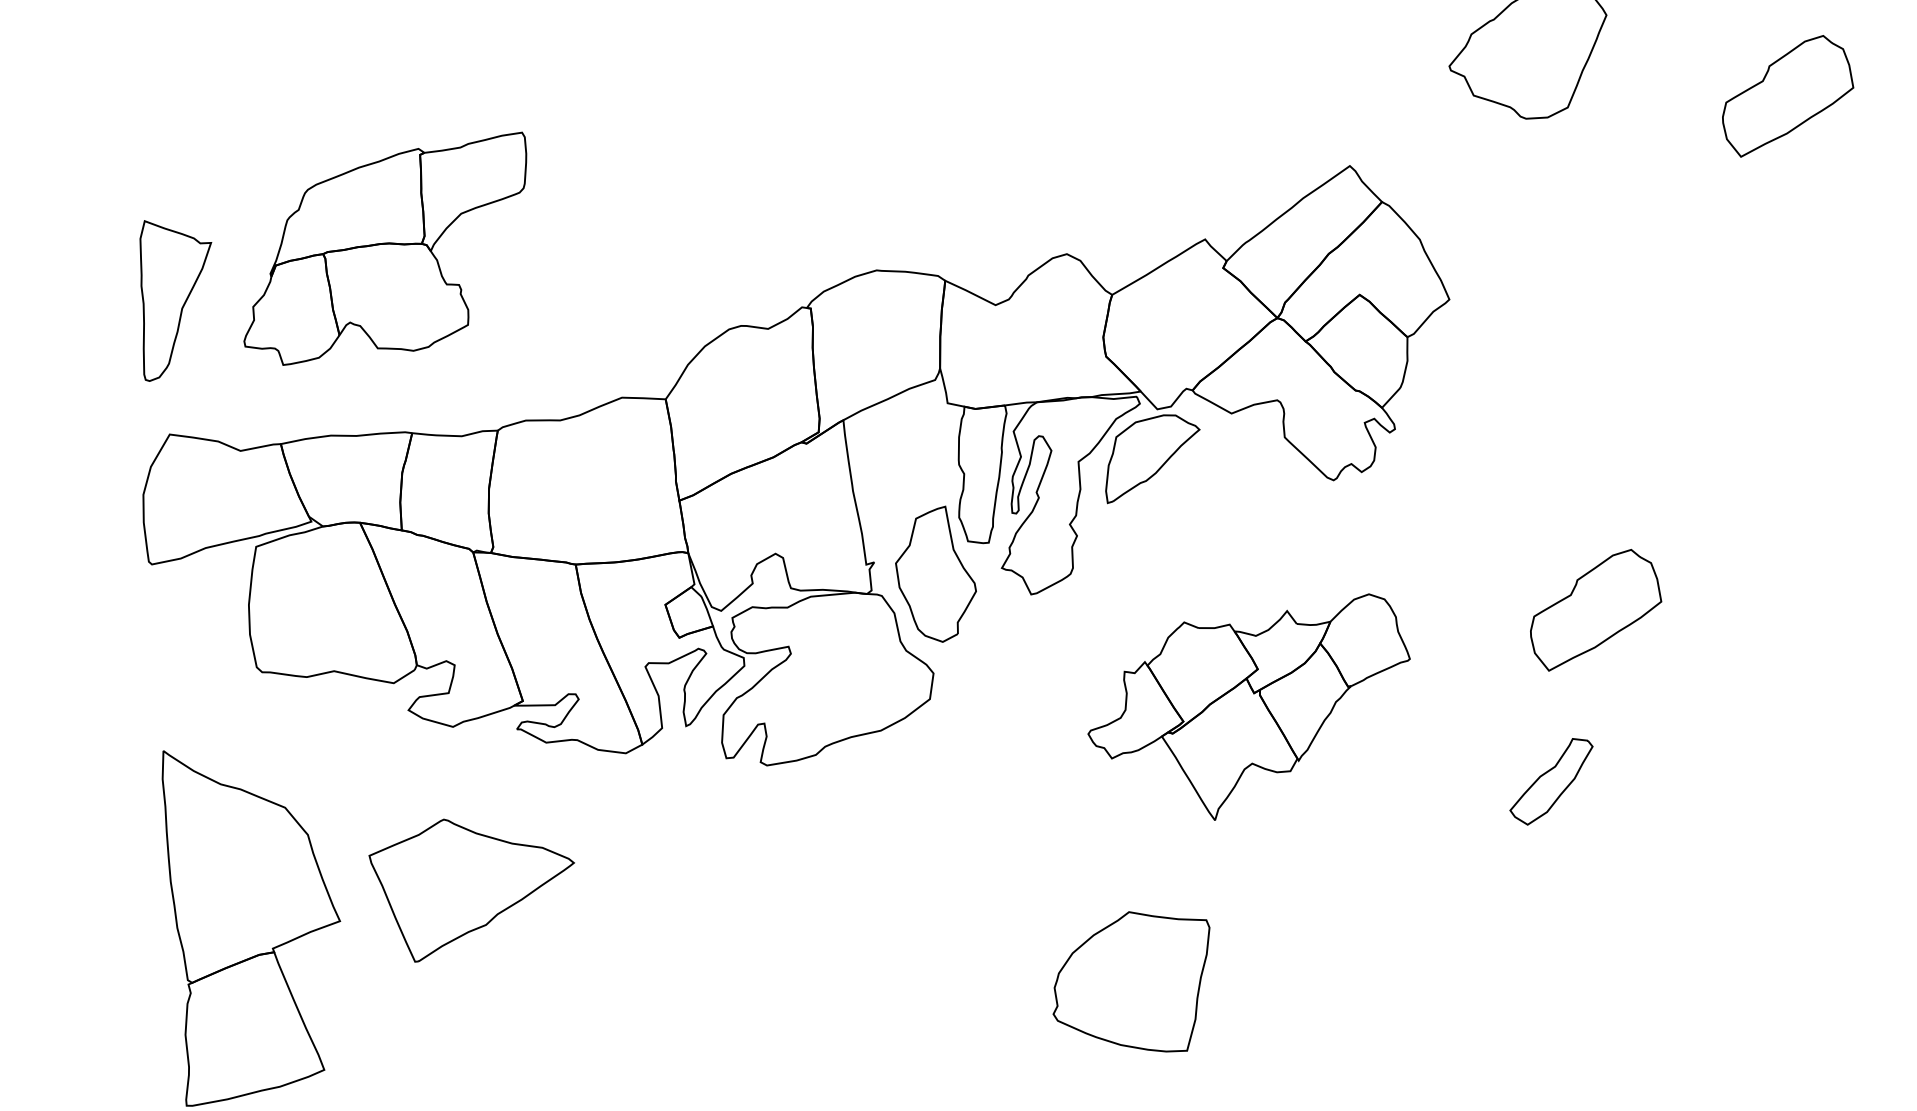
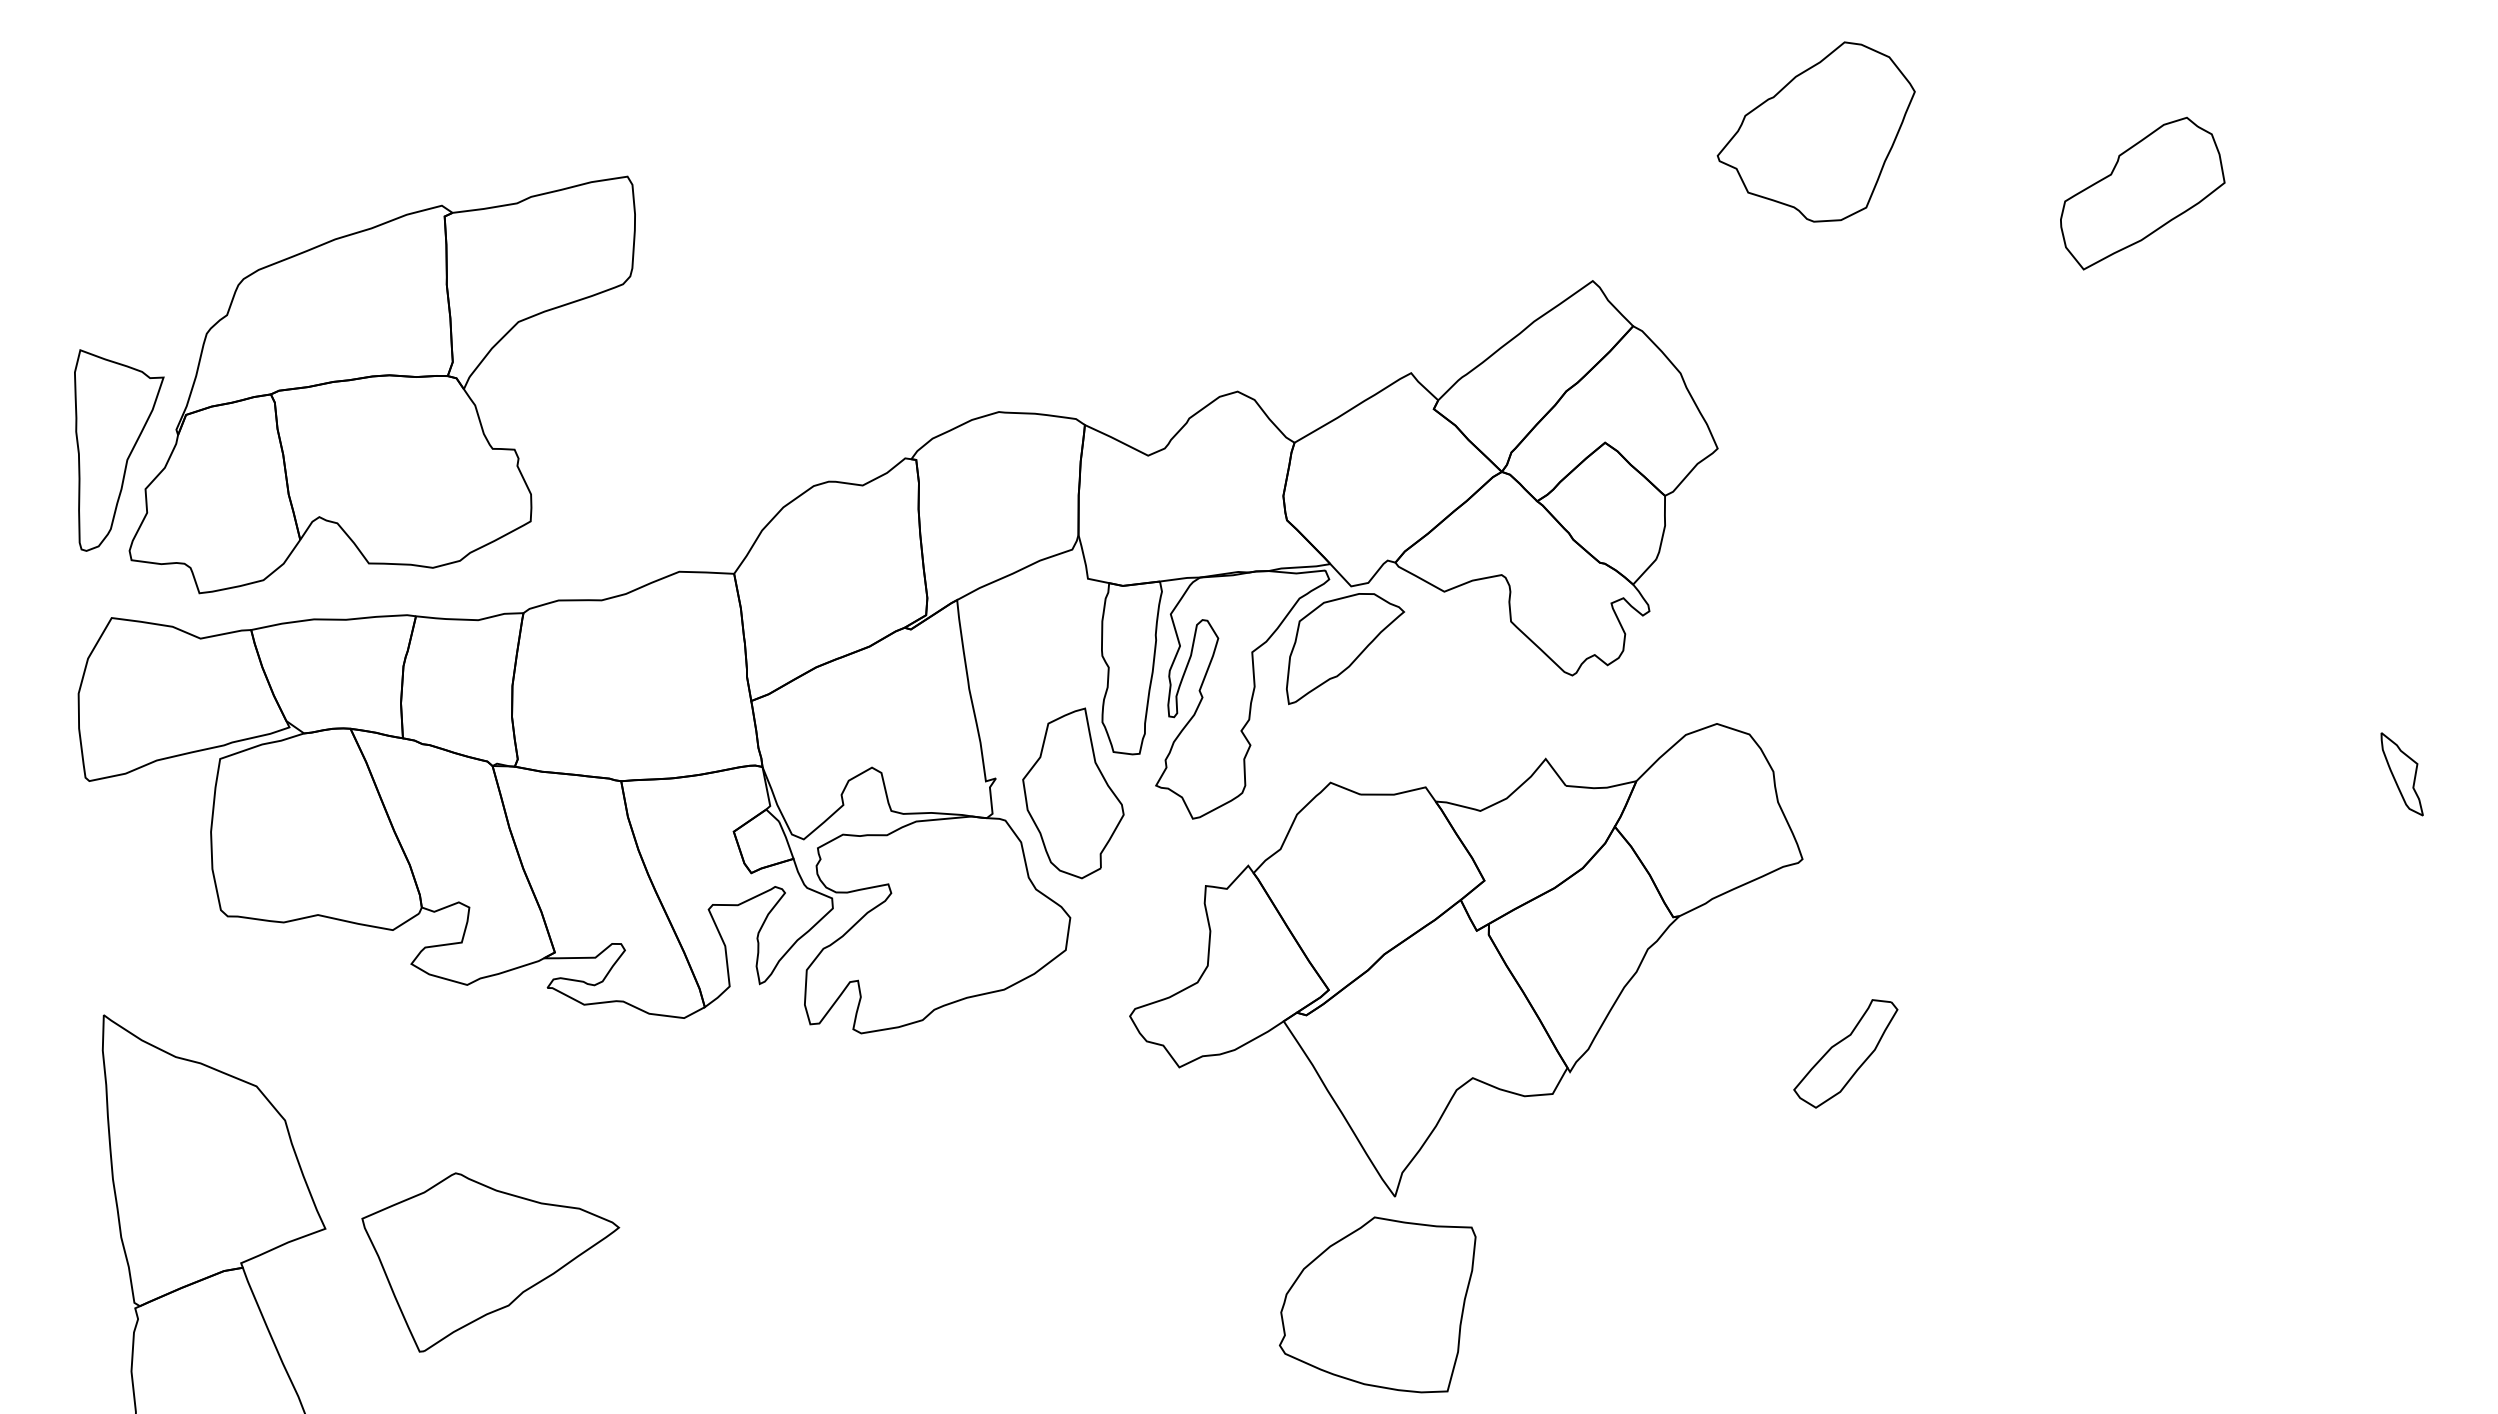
part: (384, 248) -> (381, 384), size x1.43
part: (1595, 610) -> (1901, 838), removed
part: (1249, 707) -> (1466, 960), size x1.67
part: (471, 890) -> (490, 1262), moved
part: (1131, 981) -> (1377, 1304), moved

